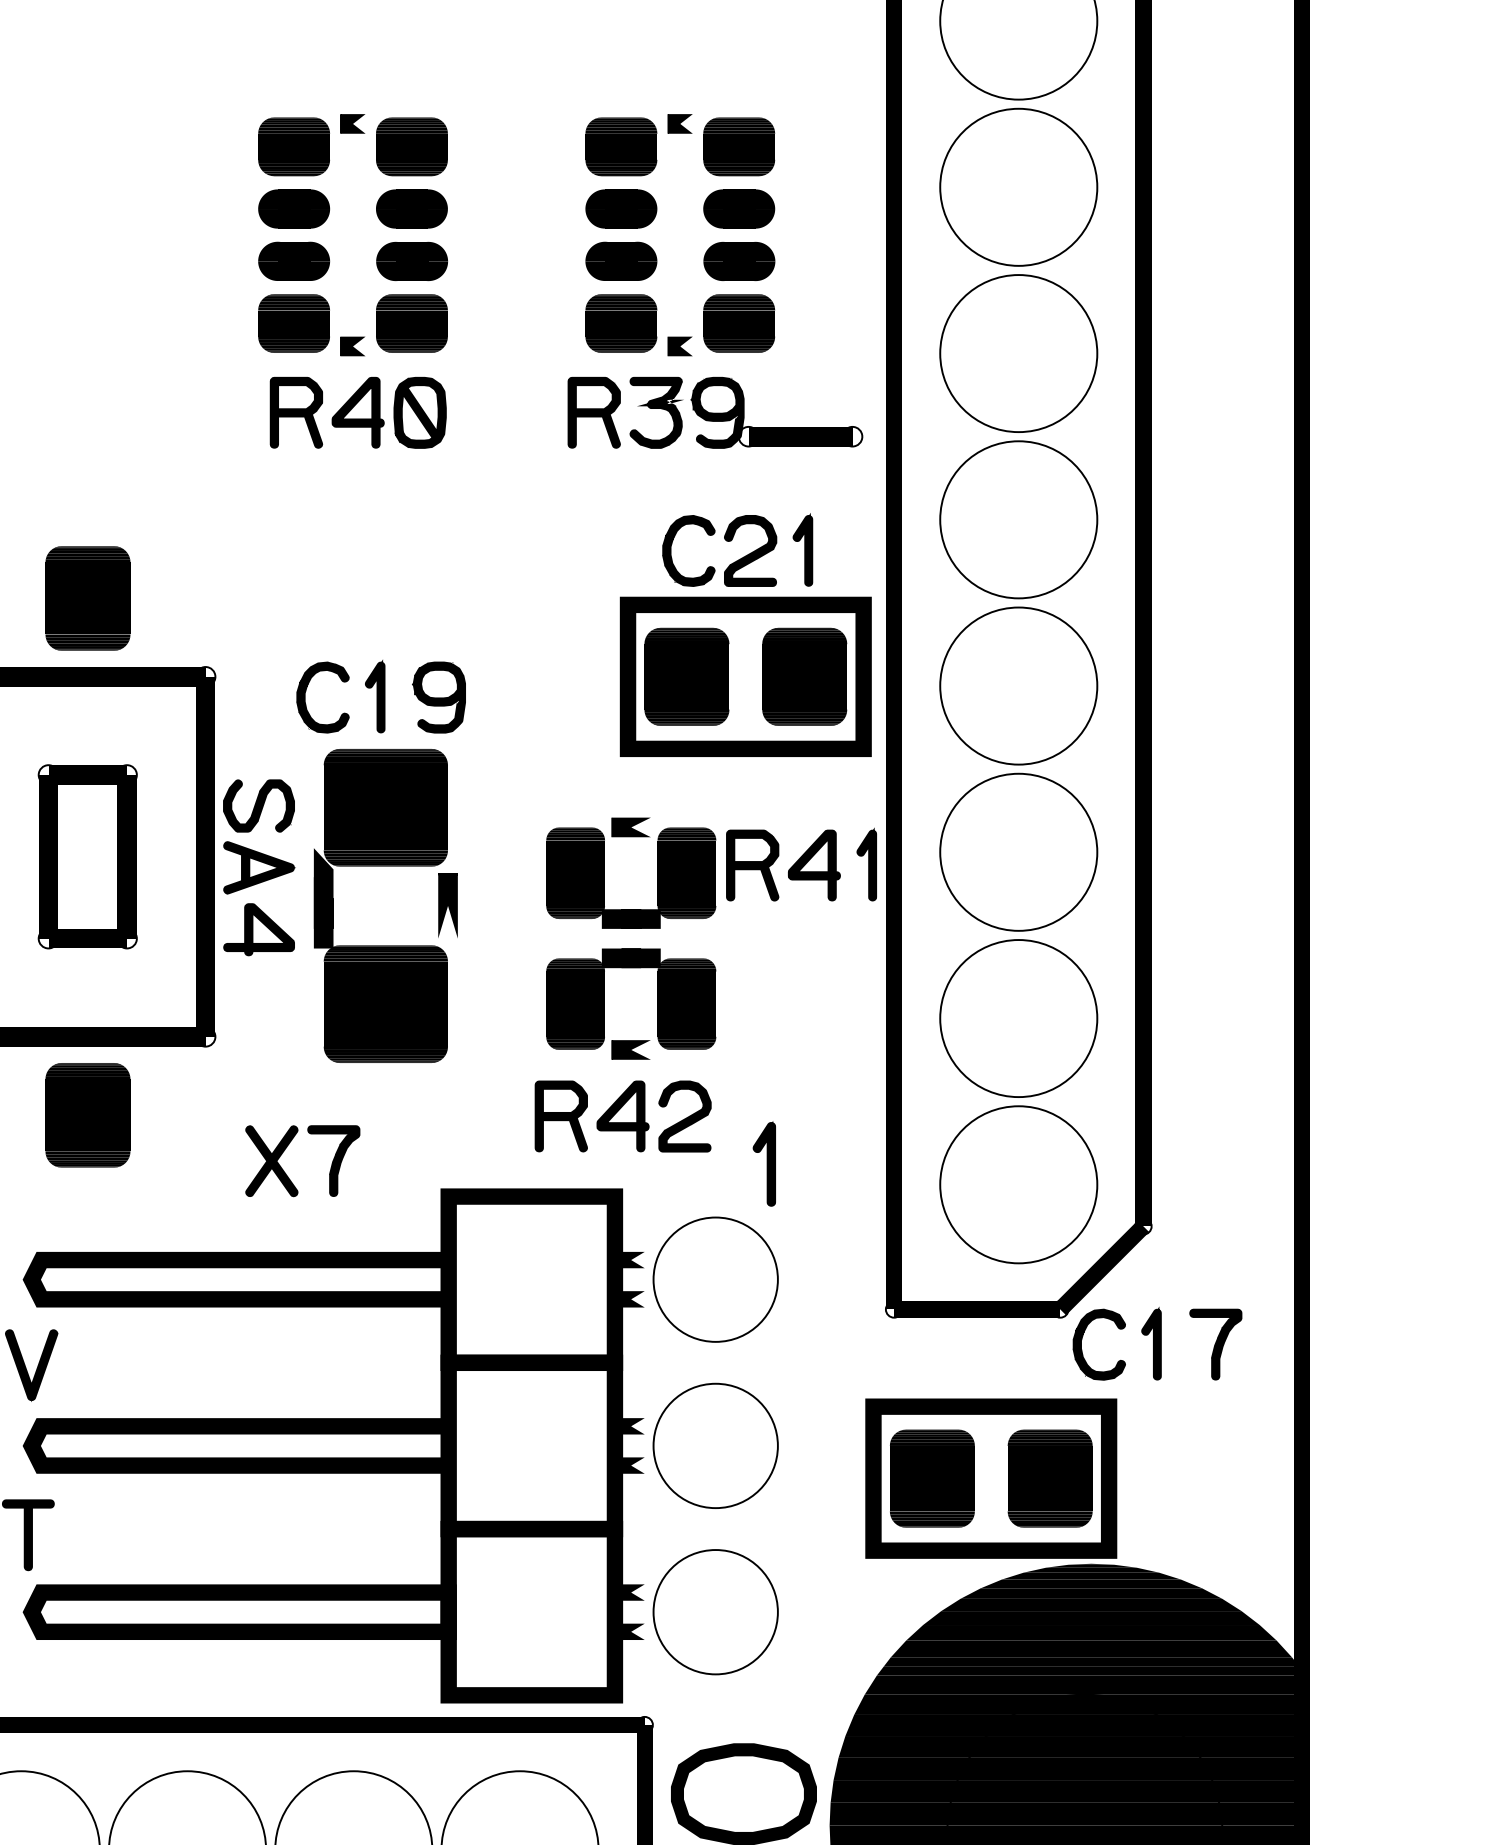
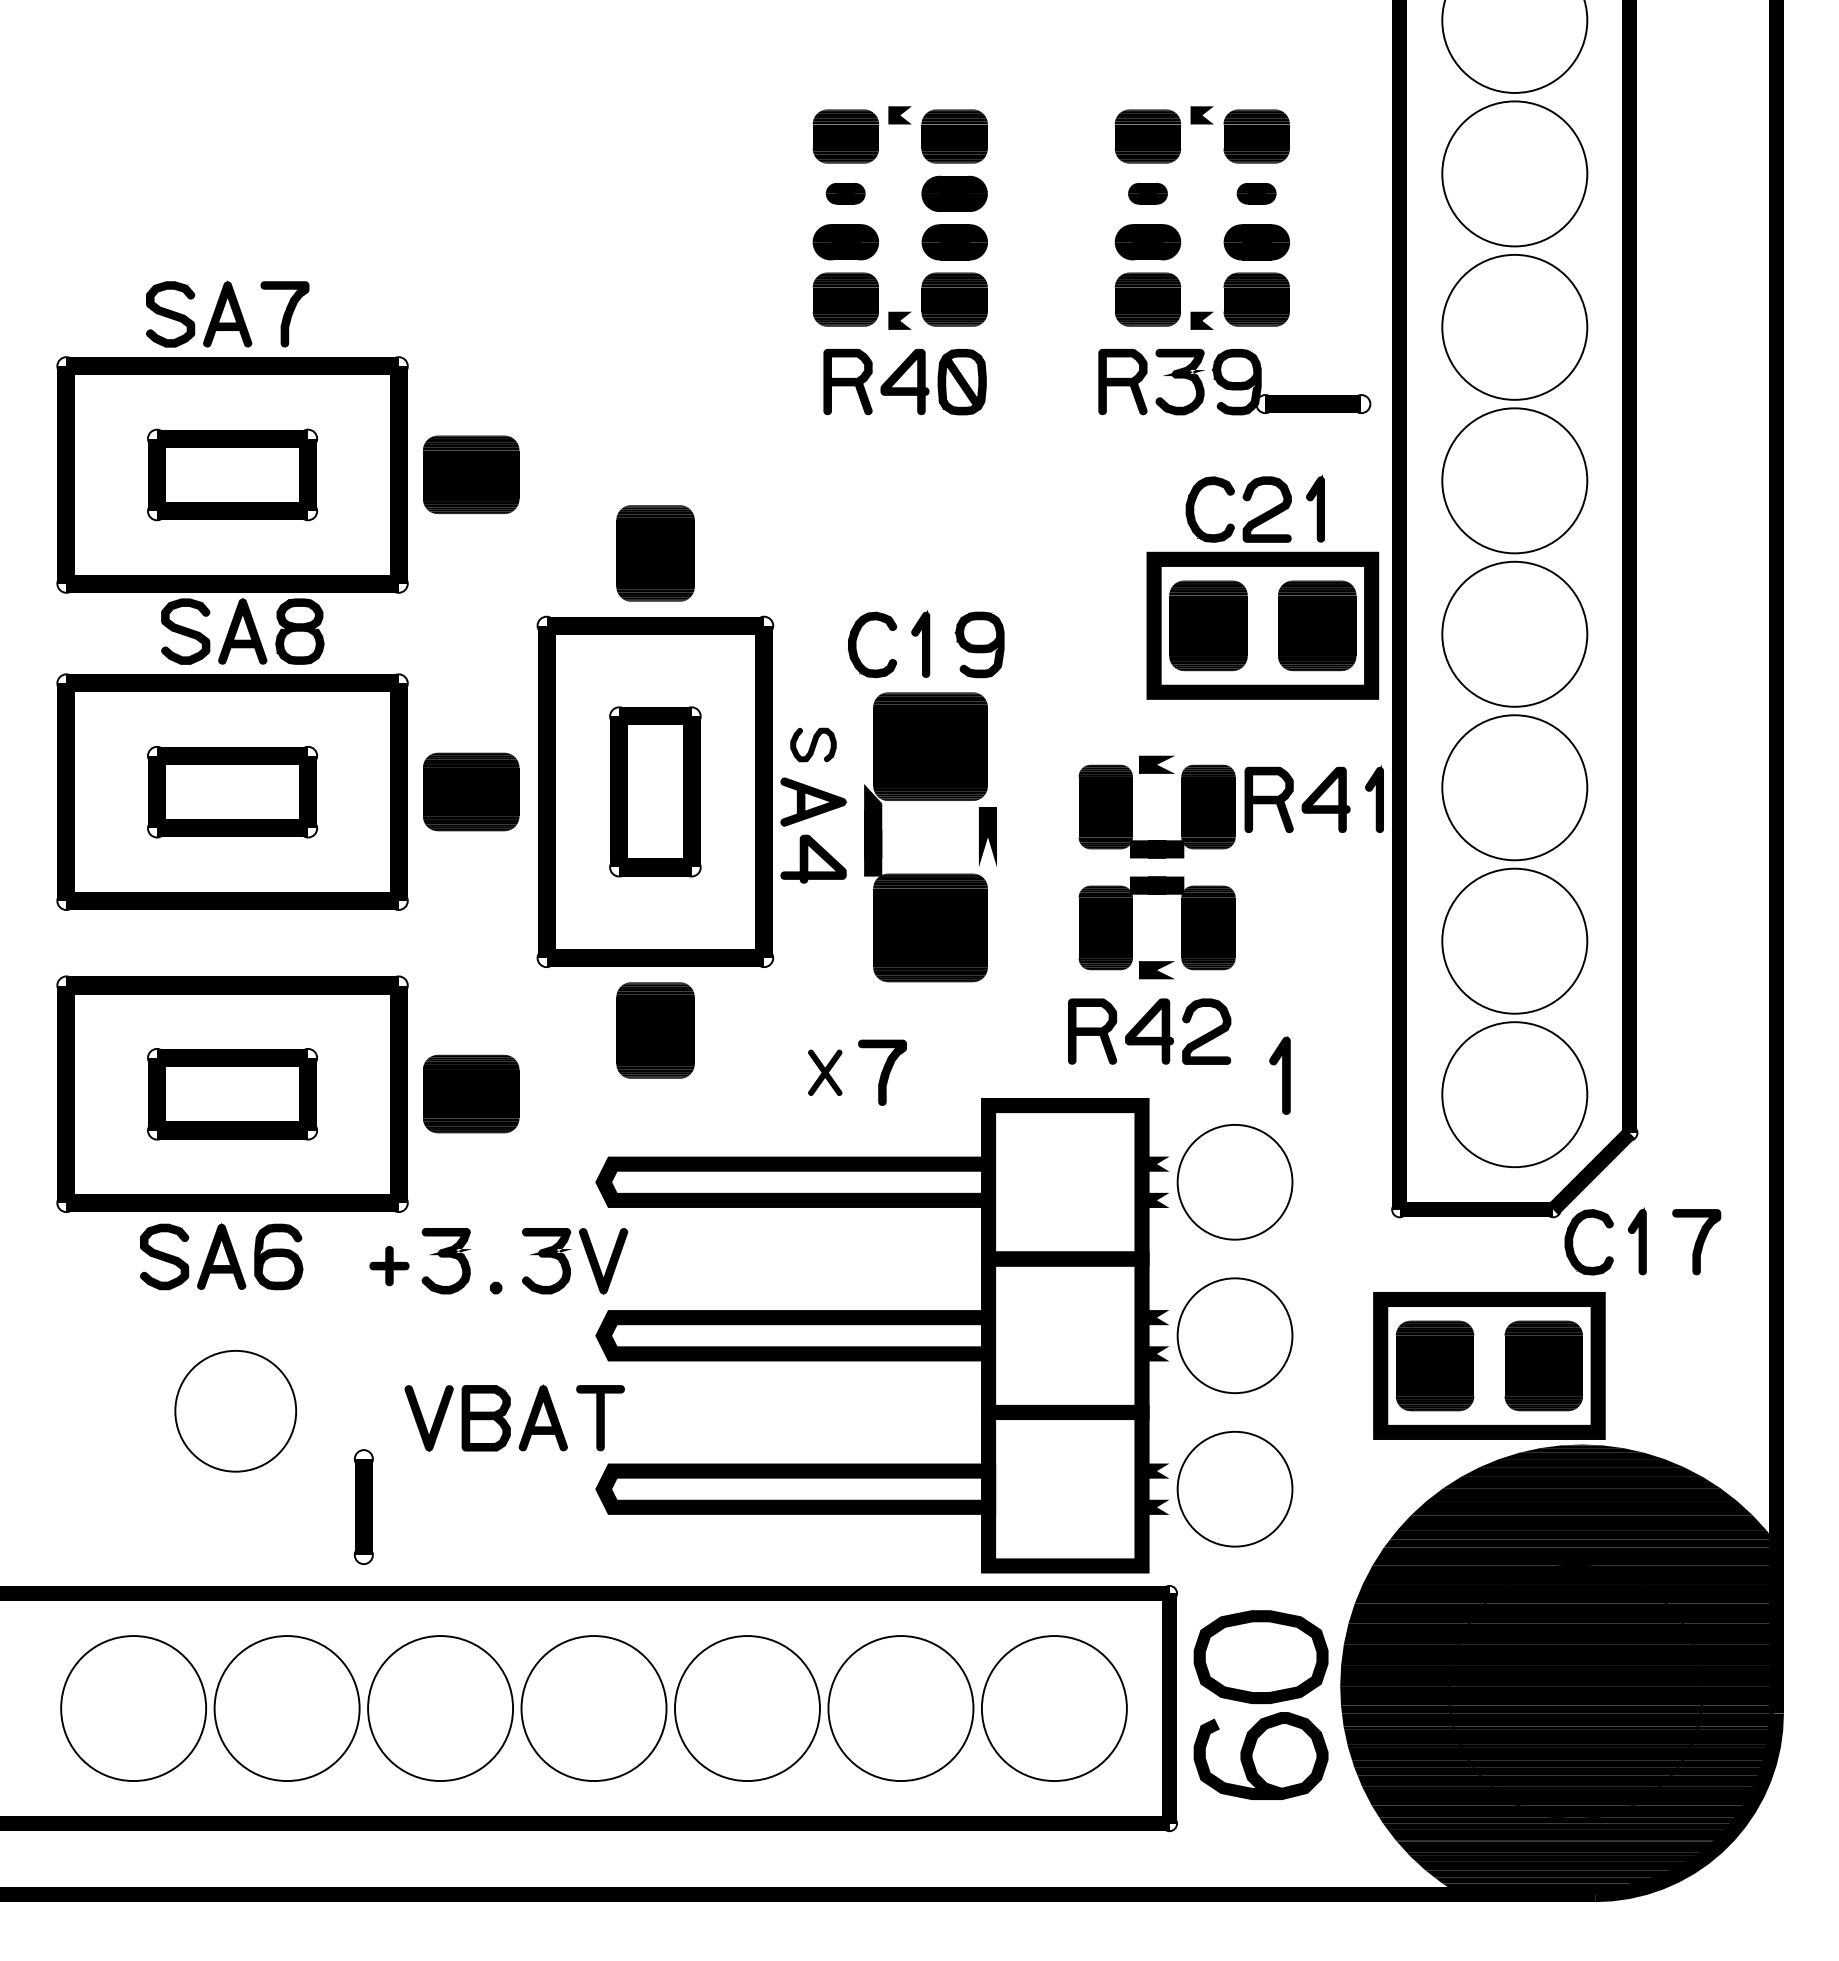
part: (293, 208) -> (845, 193), size x0.6
part: (620, 208) -> (1147, 193), size x0.6
part: (738, 208) -> (1256, 193), size x0.6
part: (259, 805) -> (813, 744), size x0.7
part: (270, 1160) -> (824, 1072), size x0.7

